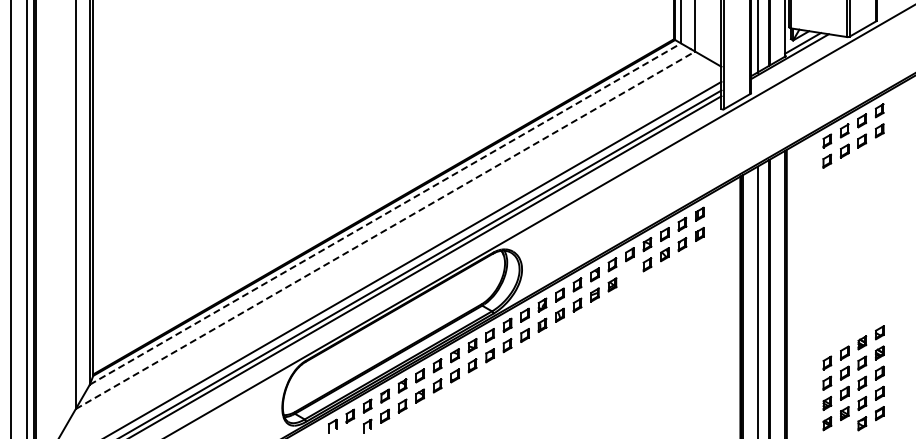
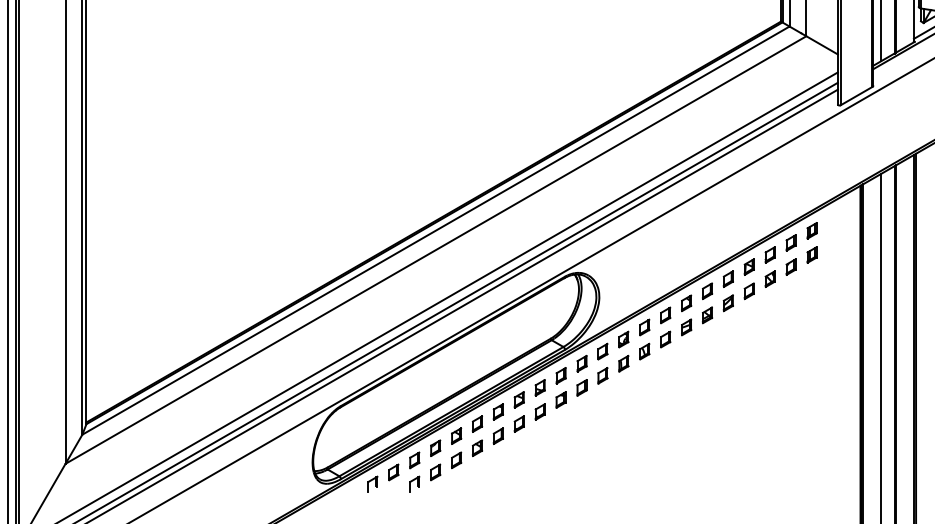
line: (385, 213) -> (436, 229), dashed -> solid
line: (385, 230) -> (436, 250), dashed -> solid
part: (629, 274) -> (727, 302), added

